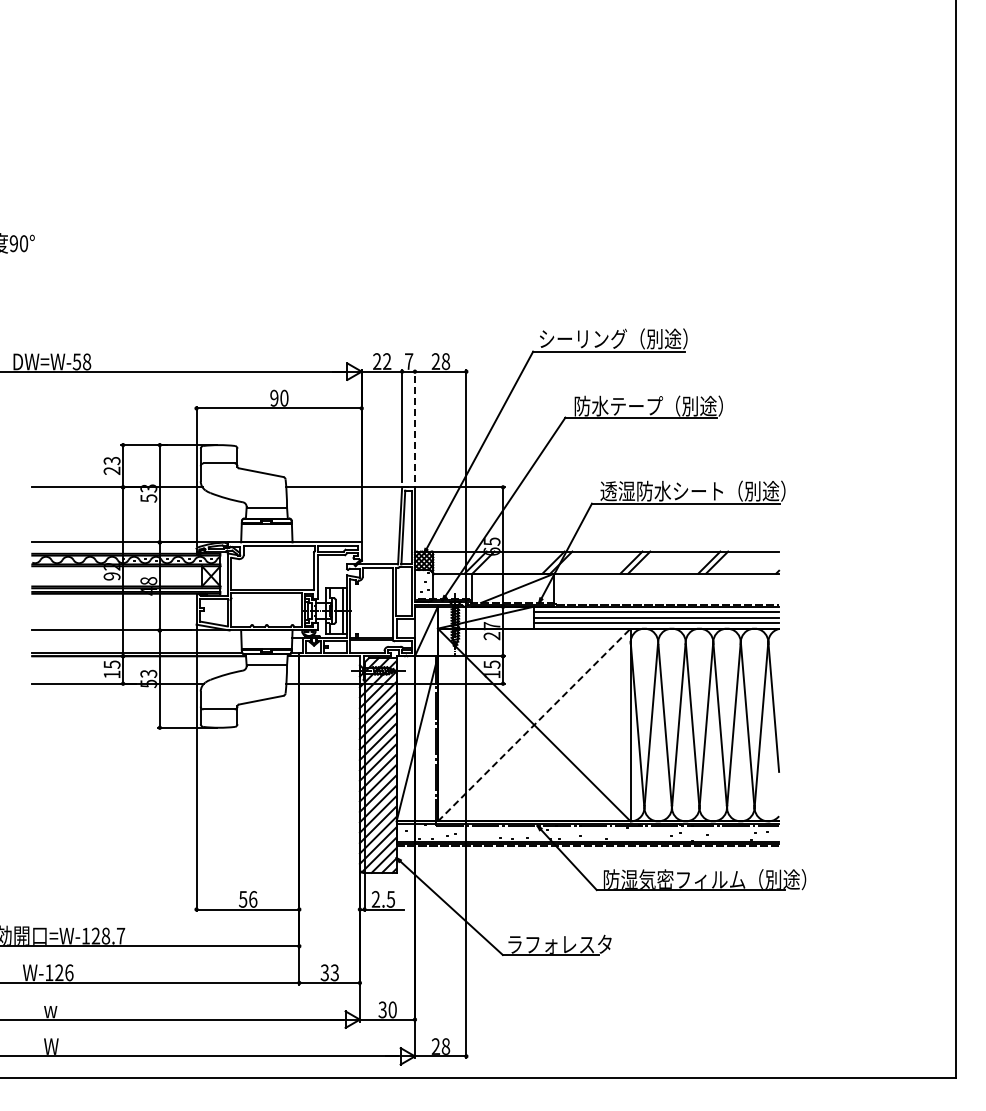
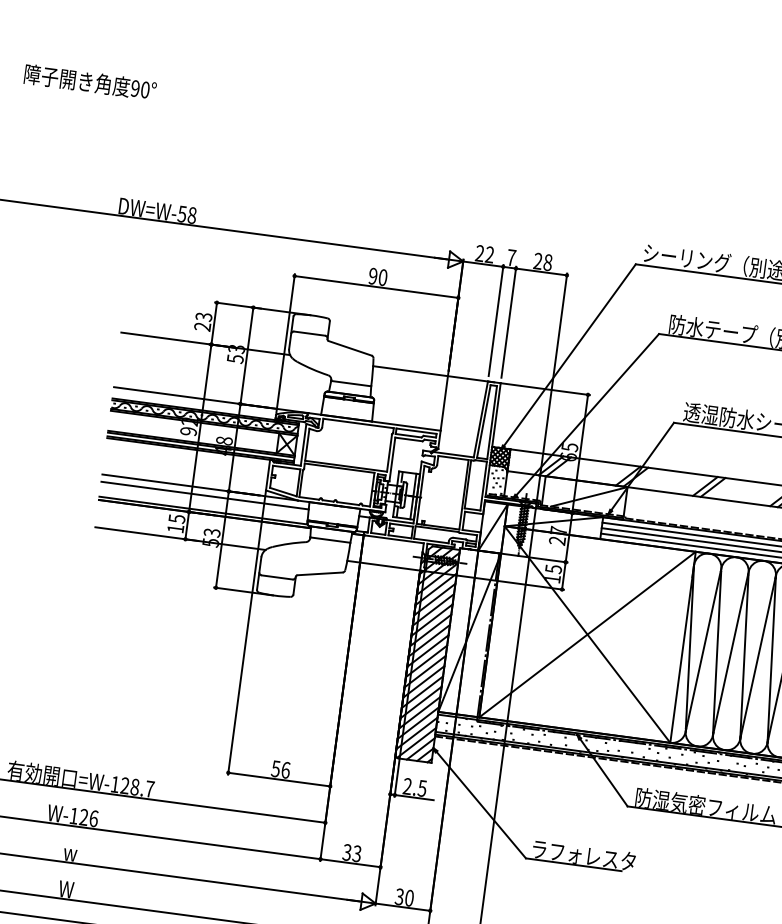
line: (414, 425) -> (508, 321), dashed -> solid
line: (136, 637) -> (204, 495), added
line: (534, 724) -> (587, 634), dashed -> solid

